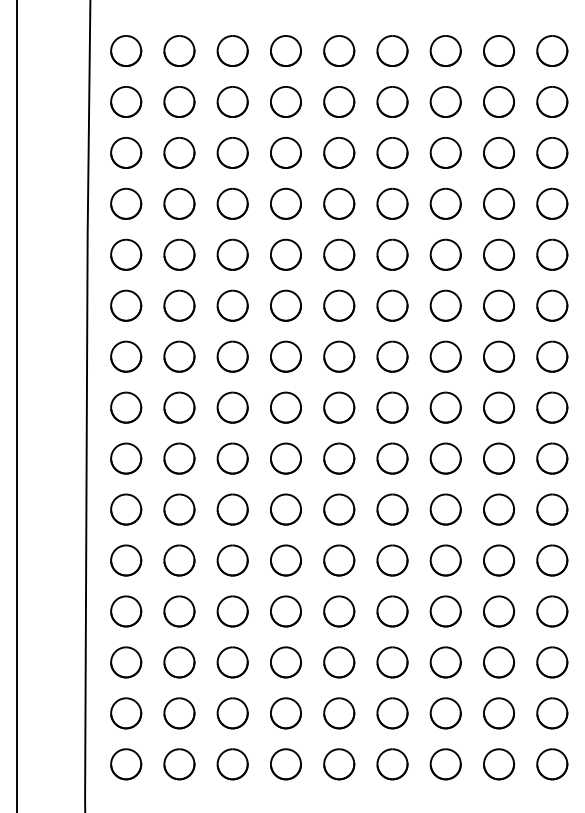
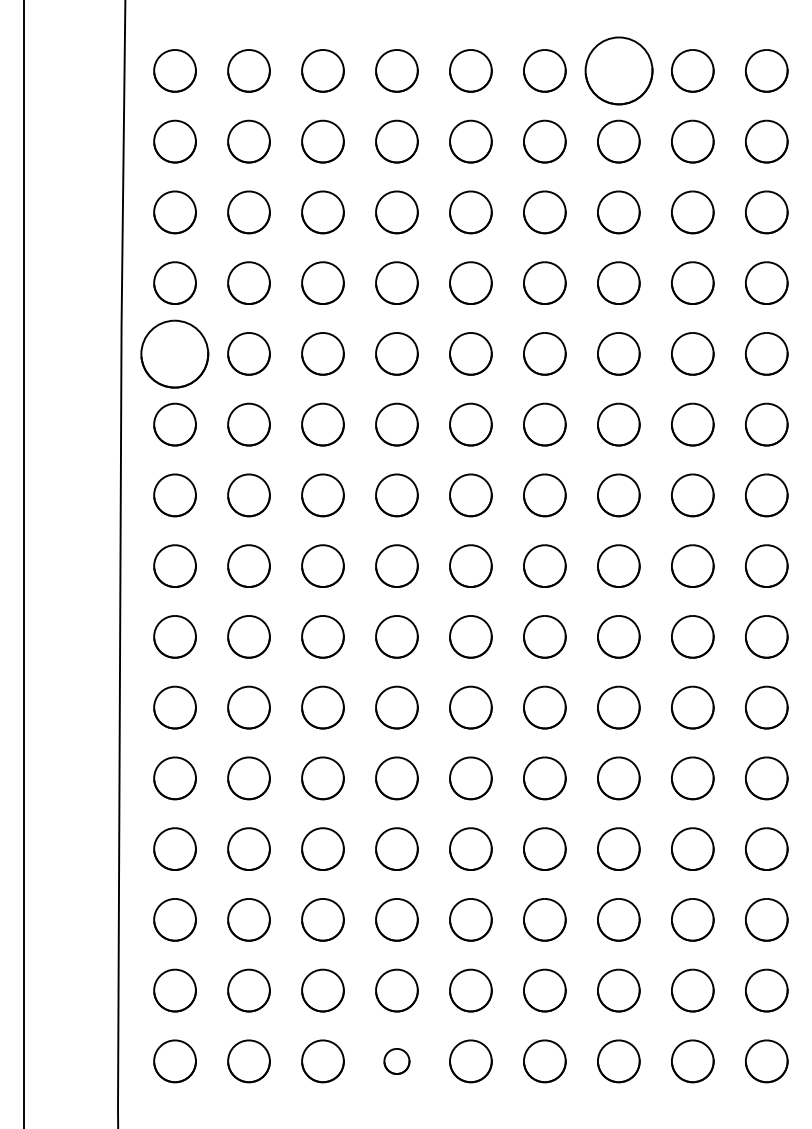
part: (445, 50) -> (618, 70), size x1.6
part: (126, 254) -> (175, 353), size x1.6
part: (285, 764) -> (396, 1061), size x0.6

